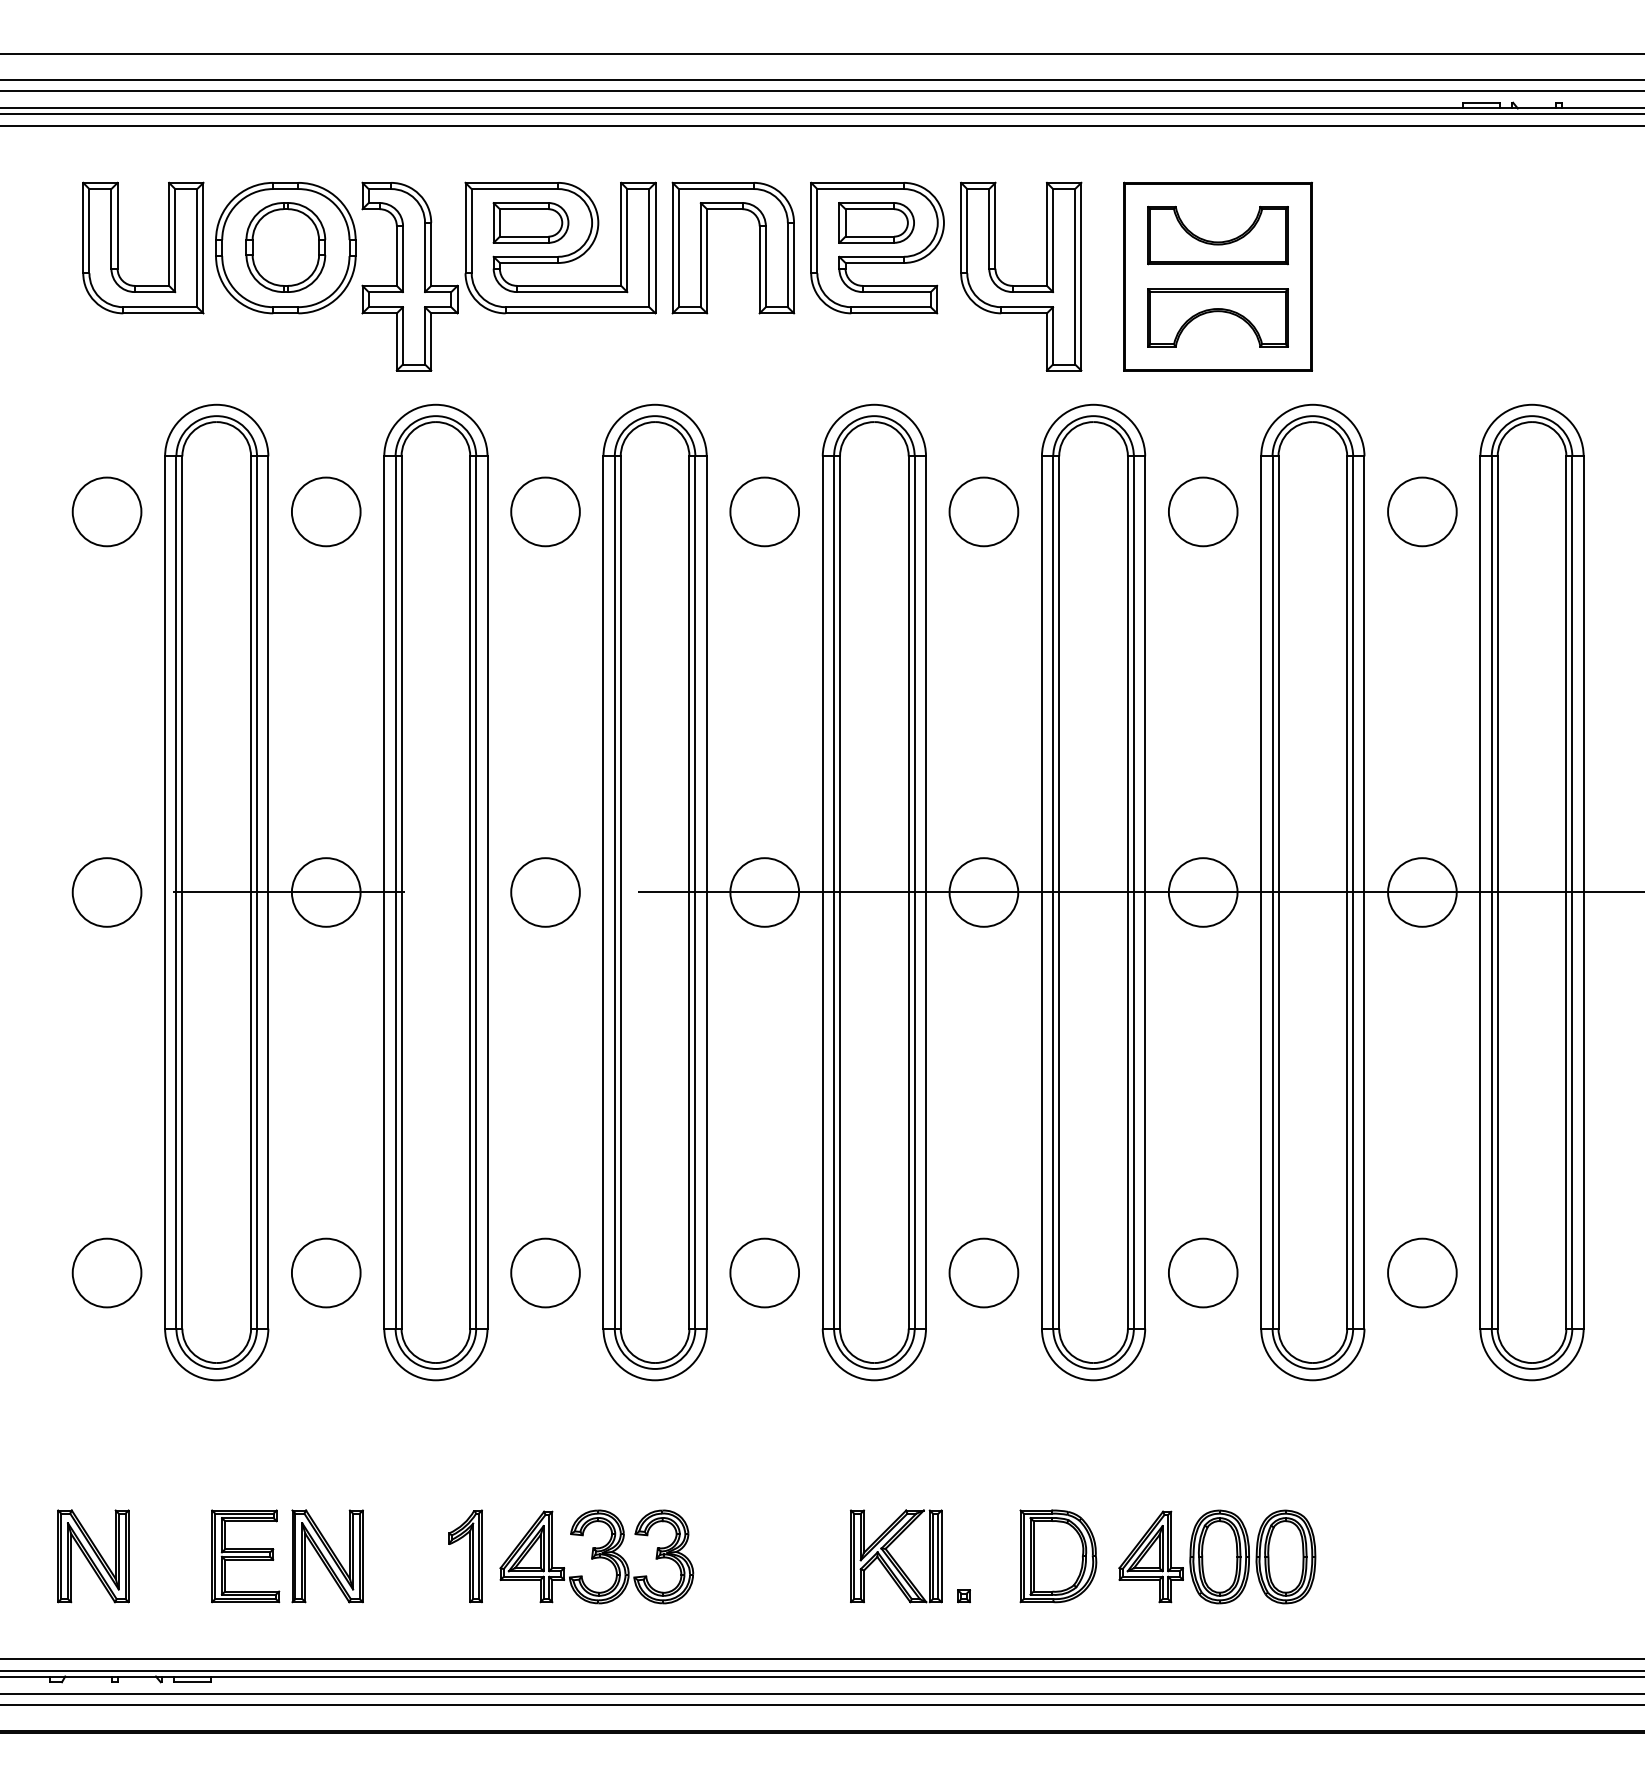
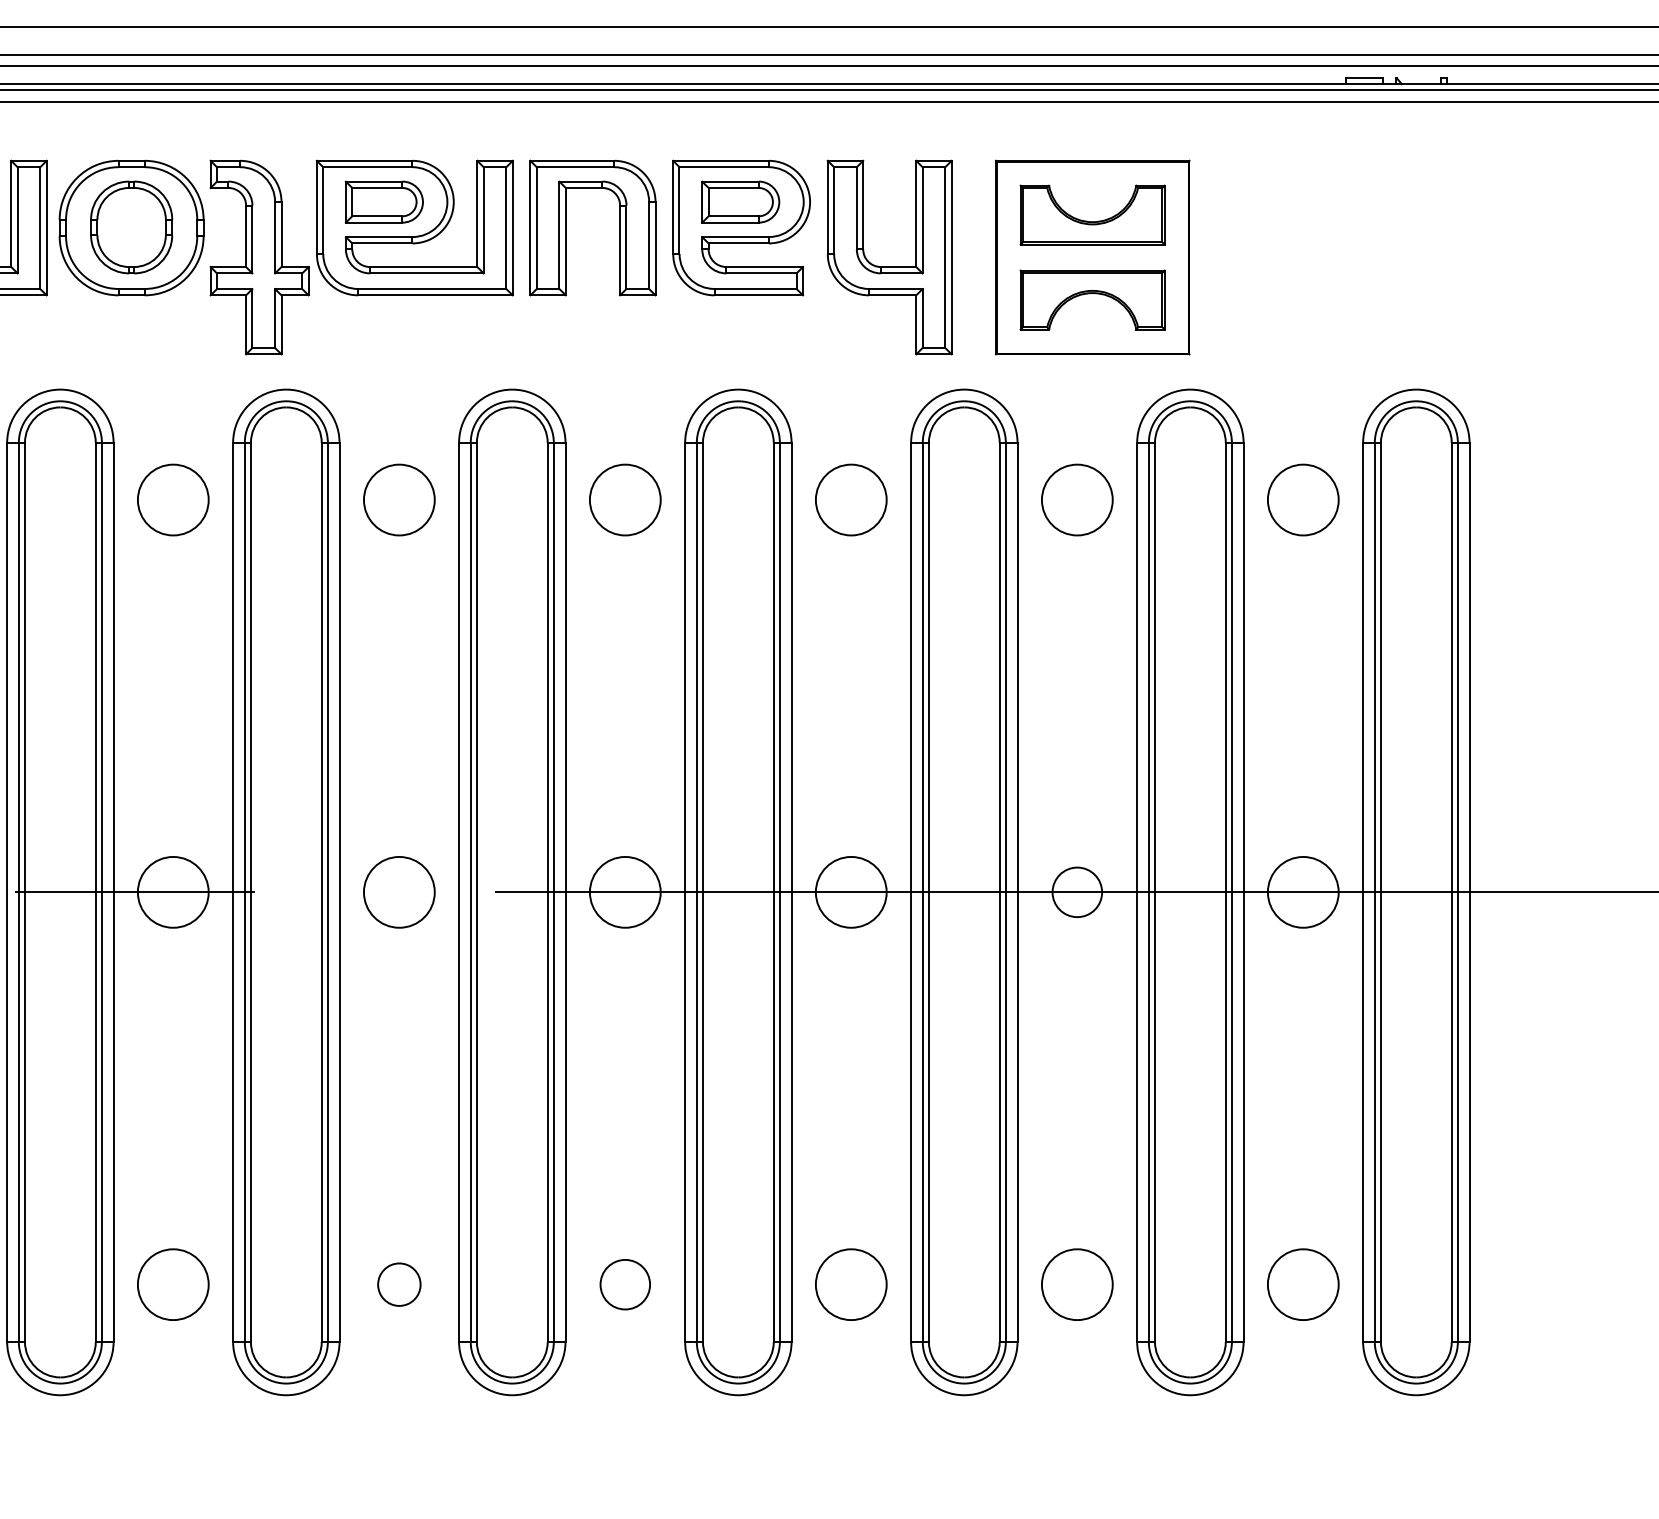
circle: (1202, 892) -> (1076, 892), size x0.7
circle: (545, 1272) -> (399, 1284), size x0.6
circle: (764, 1272) -> (625, 1284), size x0.7

